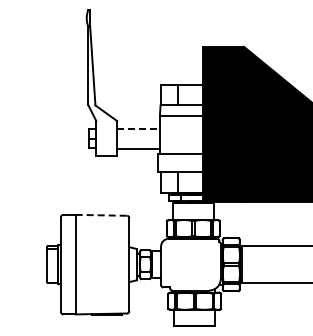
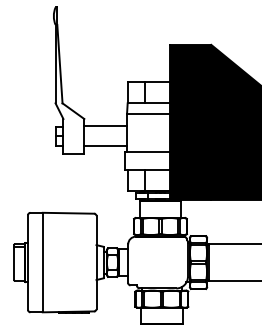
line: (139, 128) -> (106, 126), dashed -> solid
line: (101, 215) -> (68, 213), dashed -> solid

